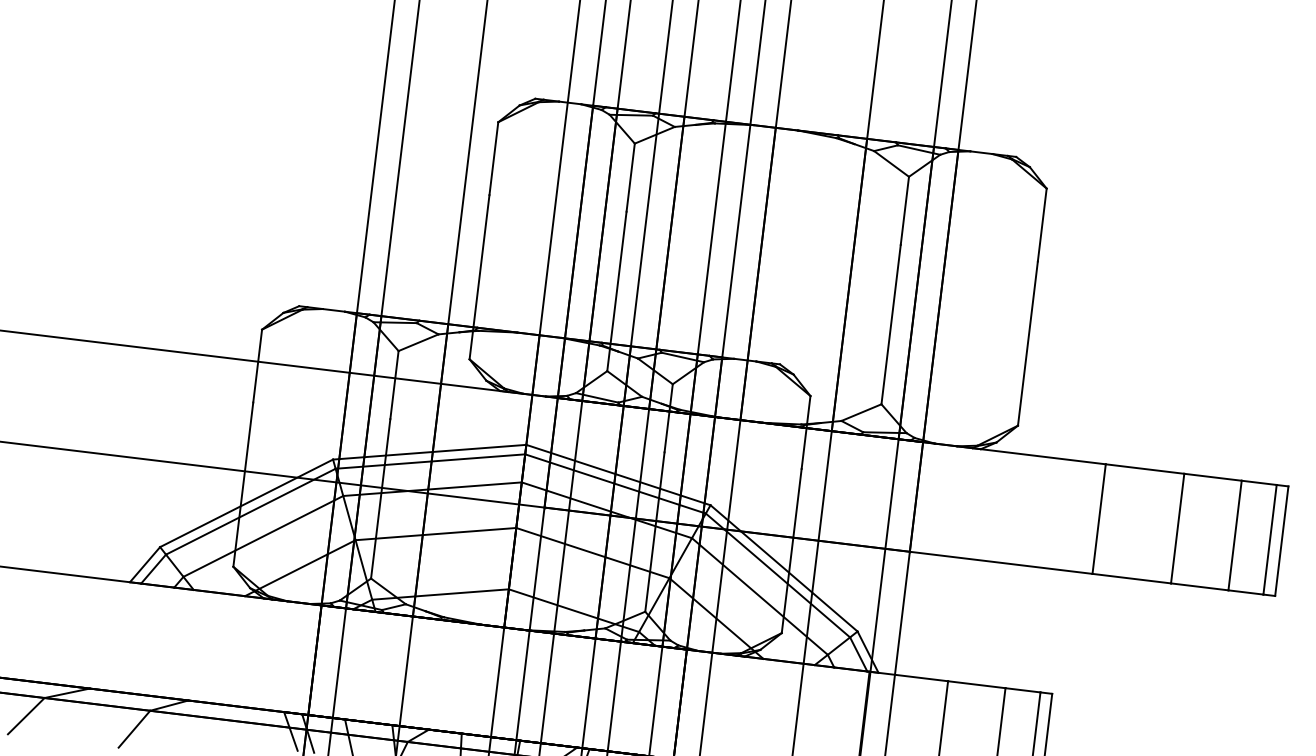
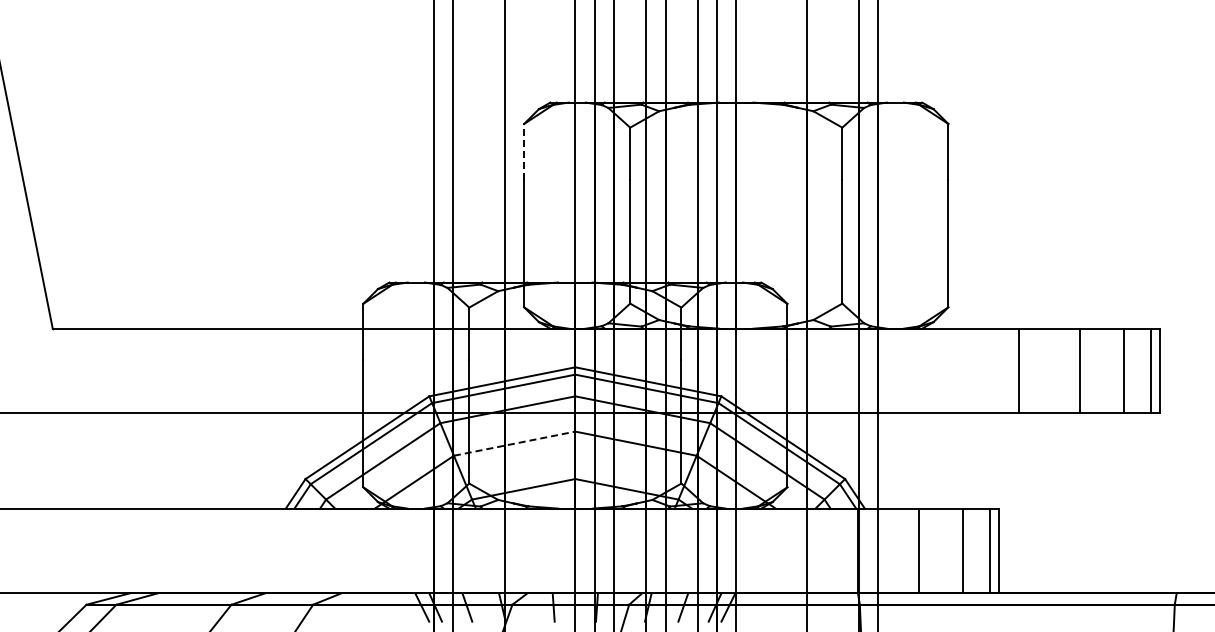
line: (494, 157) -> (524, 151), solid -> dashed
line: (435, 533) -> (514, 443), solid -> dashed

